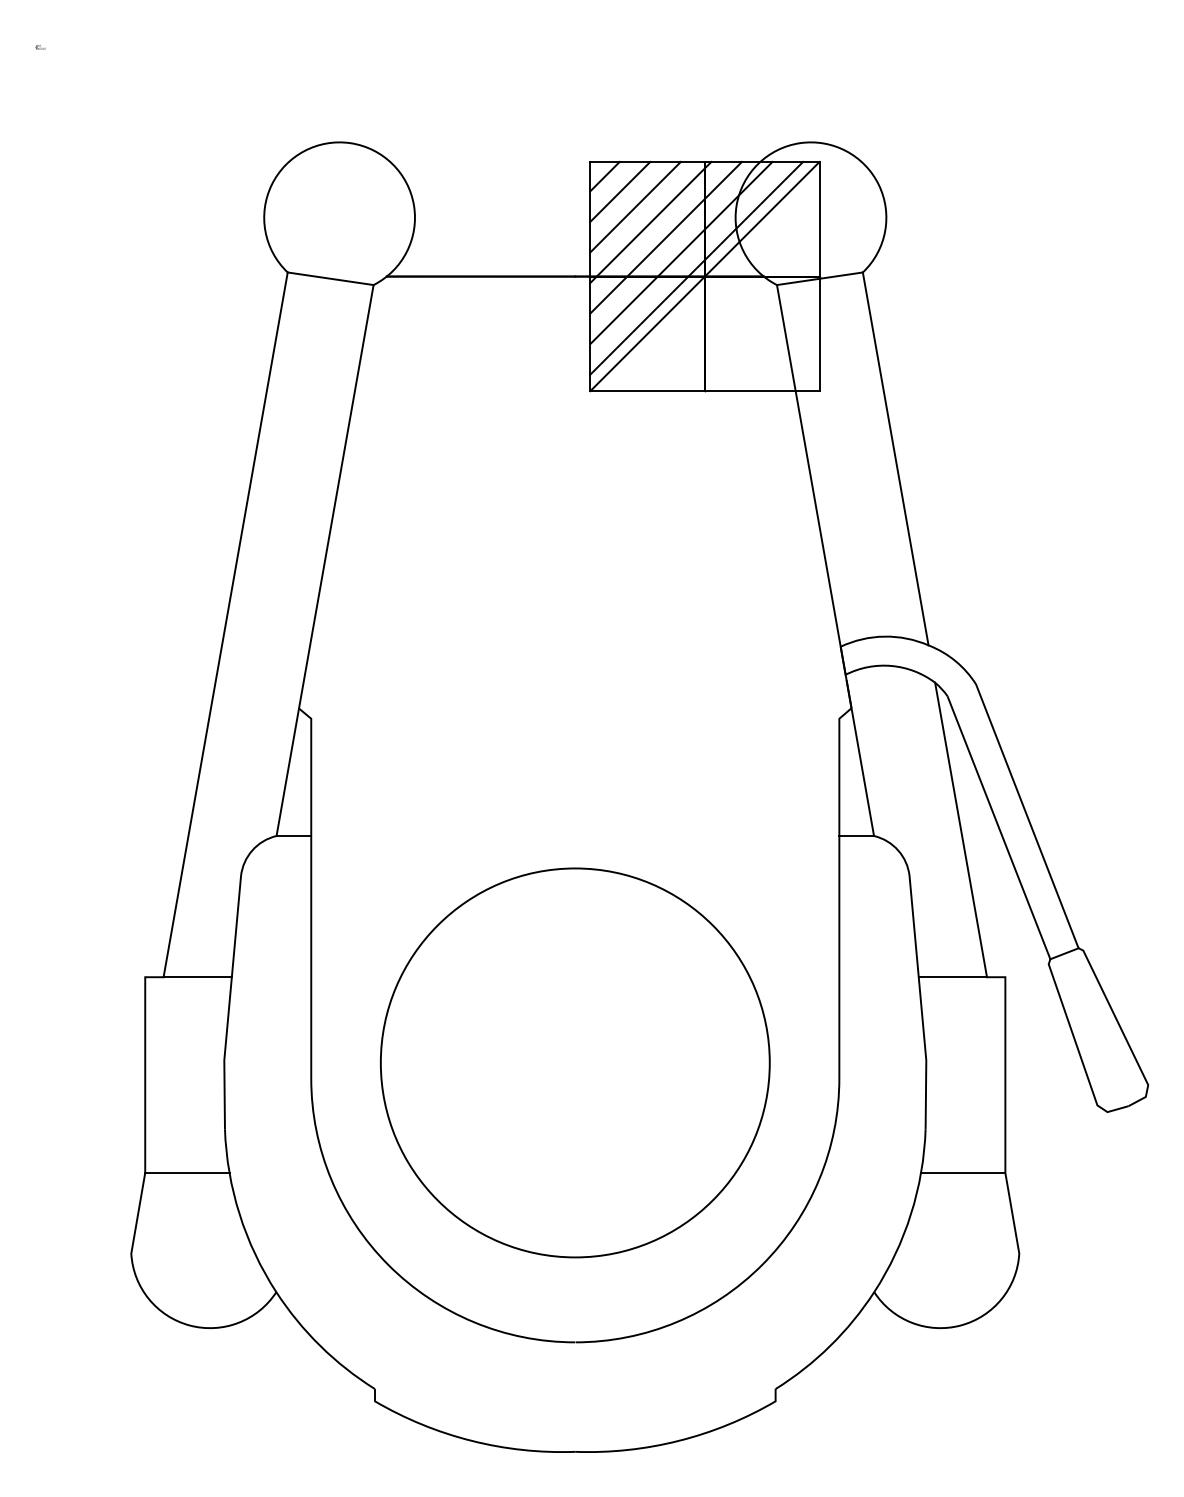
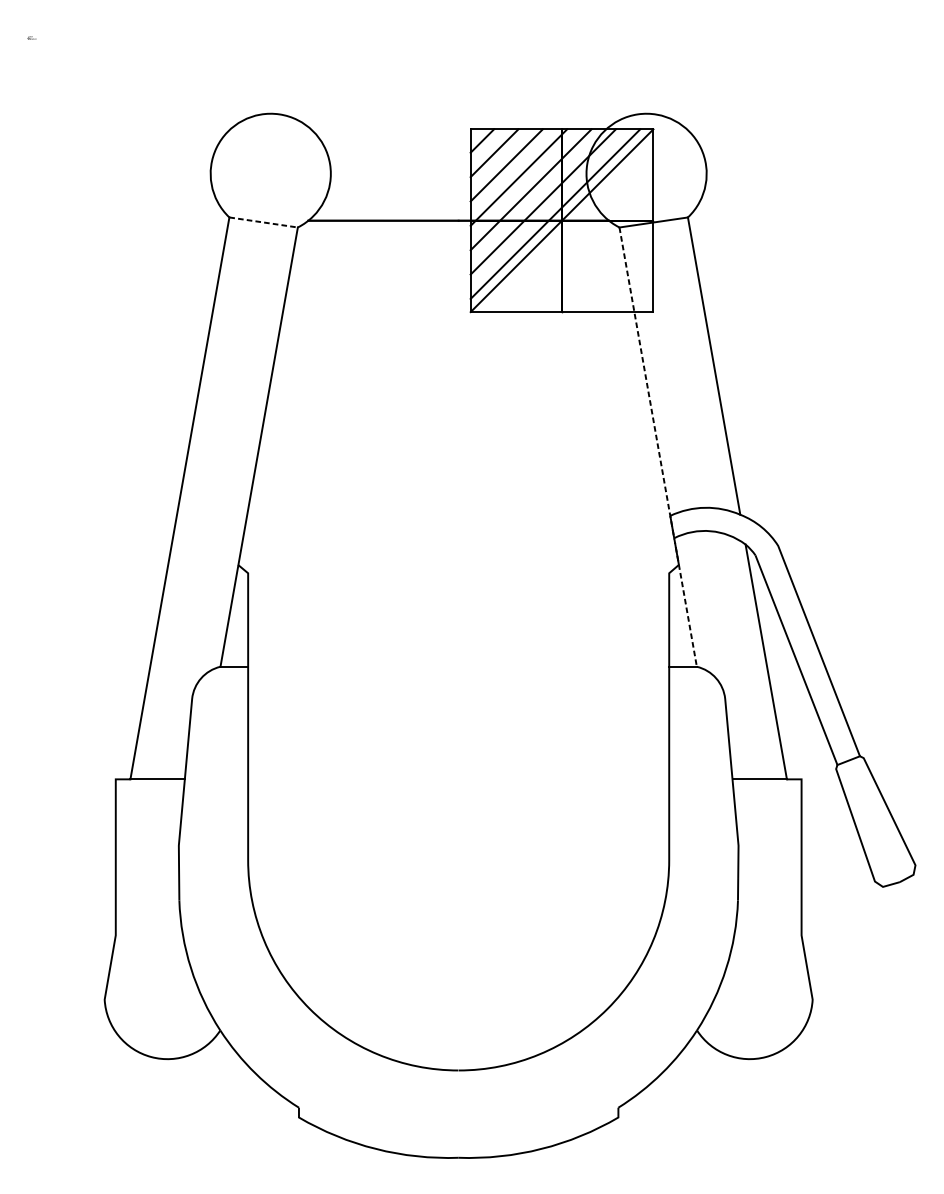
line: (331, 278) -> (264, 222), solid -> dashed
line: (825, 560) -> (658, 447), solid -> dashed
circle: (574, 1062) -> (458, 847), removed
line: (187, 1172) -> (149, 935), removed
line: (963, 1172) -> (768, 935), removed

